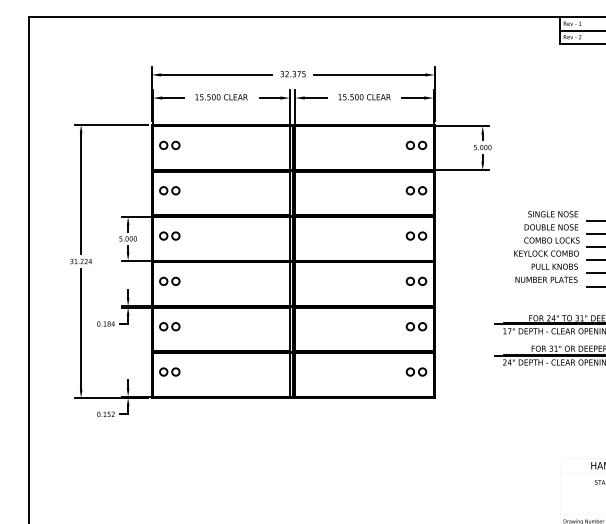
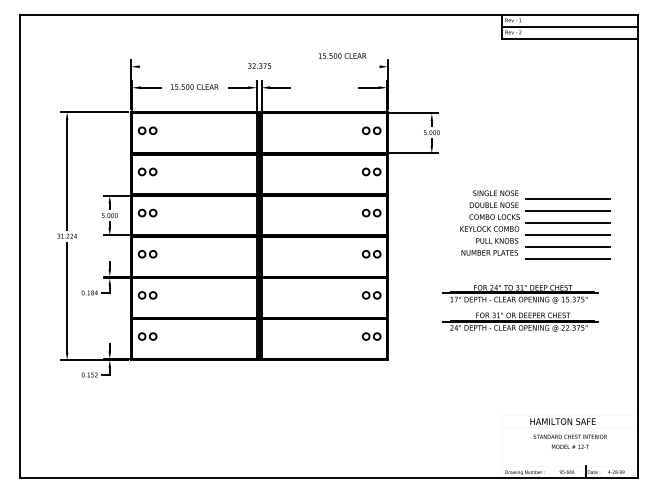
line: (215, 74) -> (189, 66), removed
line: (368, 74) -> (328, 66), removed
text: (364, 96) -> (342, 55), moved

